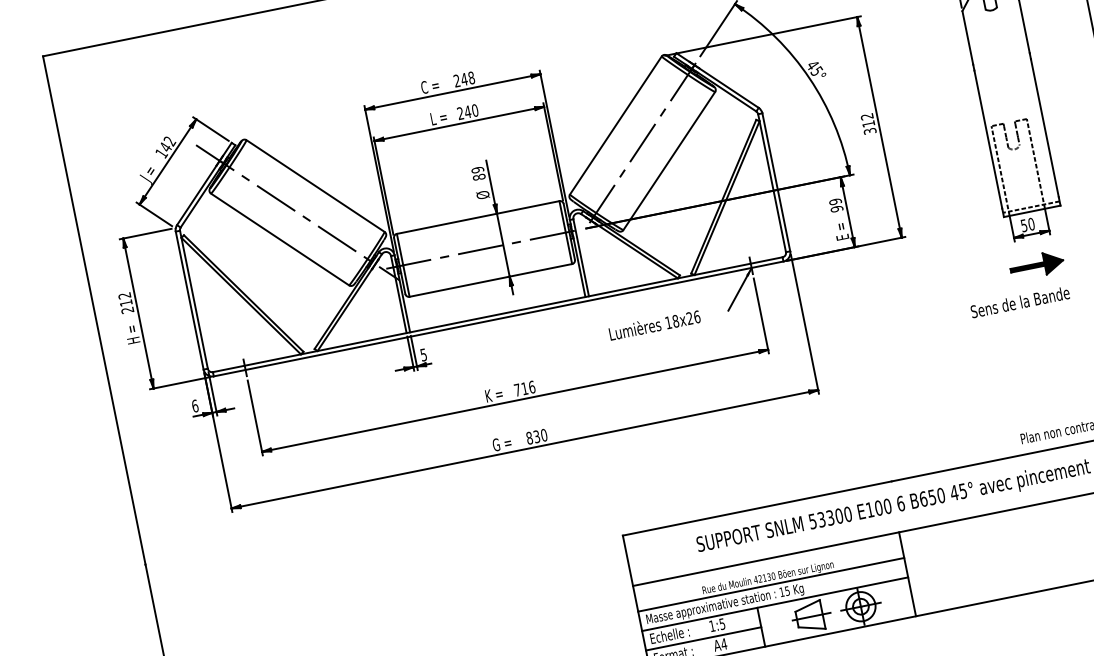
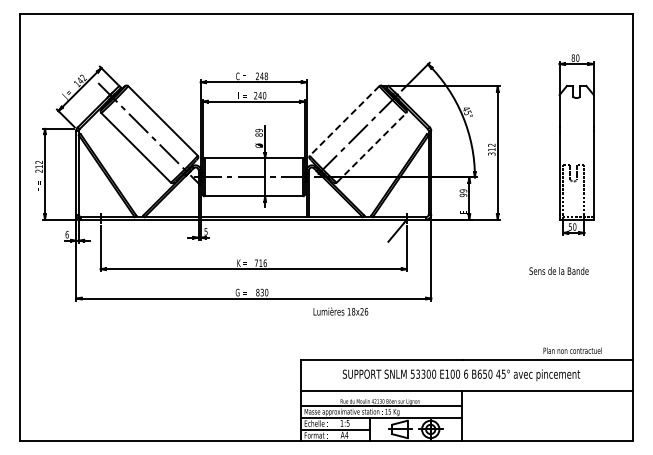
line: (615, 126) -> (344, 121), solid -> dashed
line: (669, 160) -> (371, 147), solid -> dashed
part: (1035, 265) -> (572, 251), removed
text: (654, 325) -> (340, 311), moved

